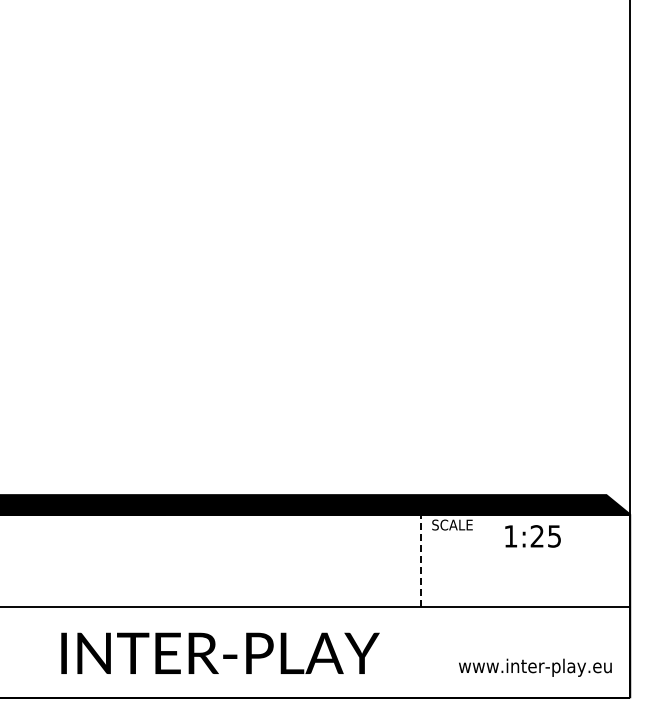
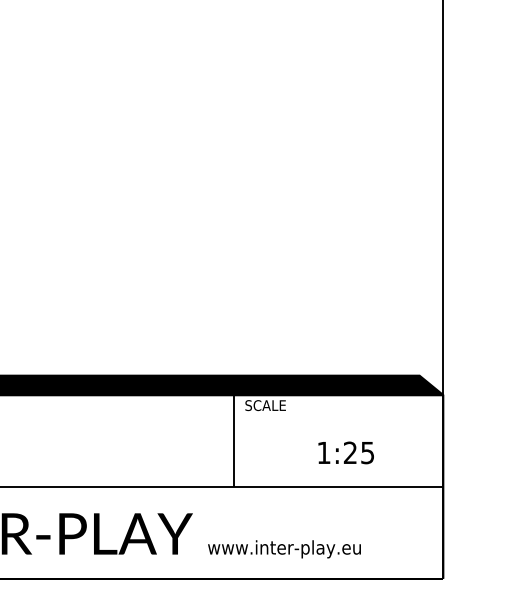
text: (532, 536) -> (345, 453), moved
line: (420, 560) -> (233, 441), dashed -> solid
text: (535, 667) -> (284, 549), moved

